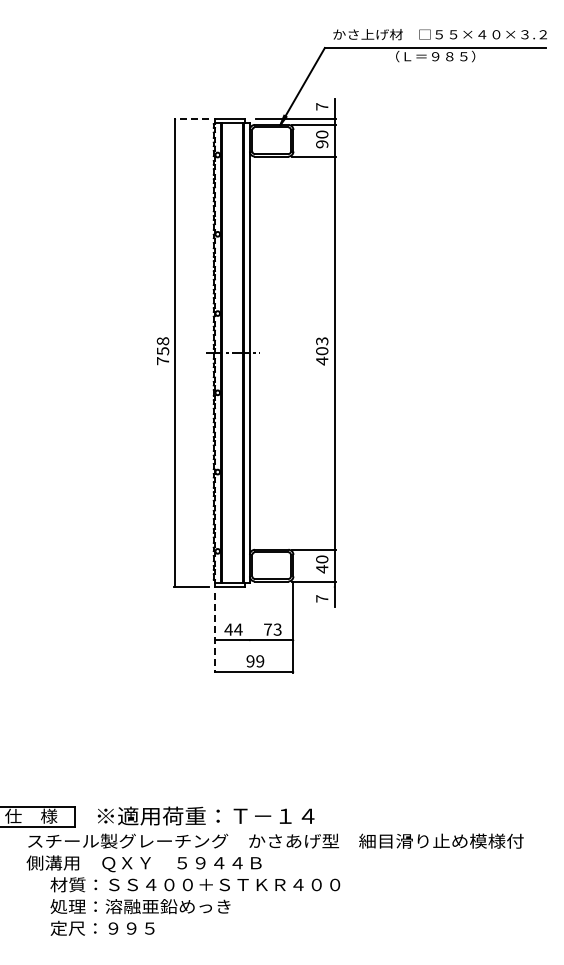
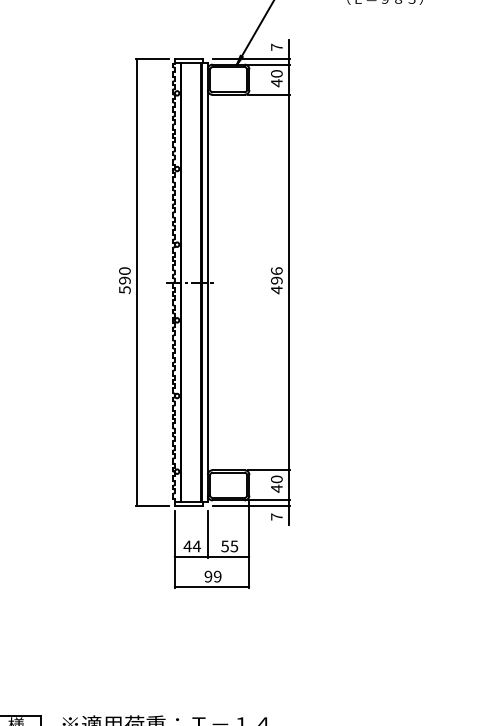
line: (191, 119) -> (152, 59), dashed -> solid
text: (322, 144) -> (277, 83), 90 -> 40
text: (322, 346) -> (277, 276), 403 -> 496
text: (162, 351) -> (124, 280), 758 -> 590
line: (295, 587) -> (251, 506), added
line: (249, 617) -> (207, 534), added
text: (272, 629) -> (229, 546), 73 -> 55
line: (214, 633) -> (174, 550), dashed -> solid

